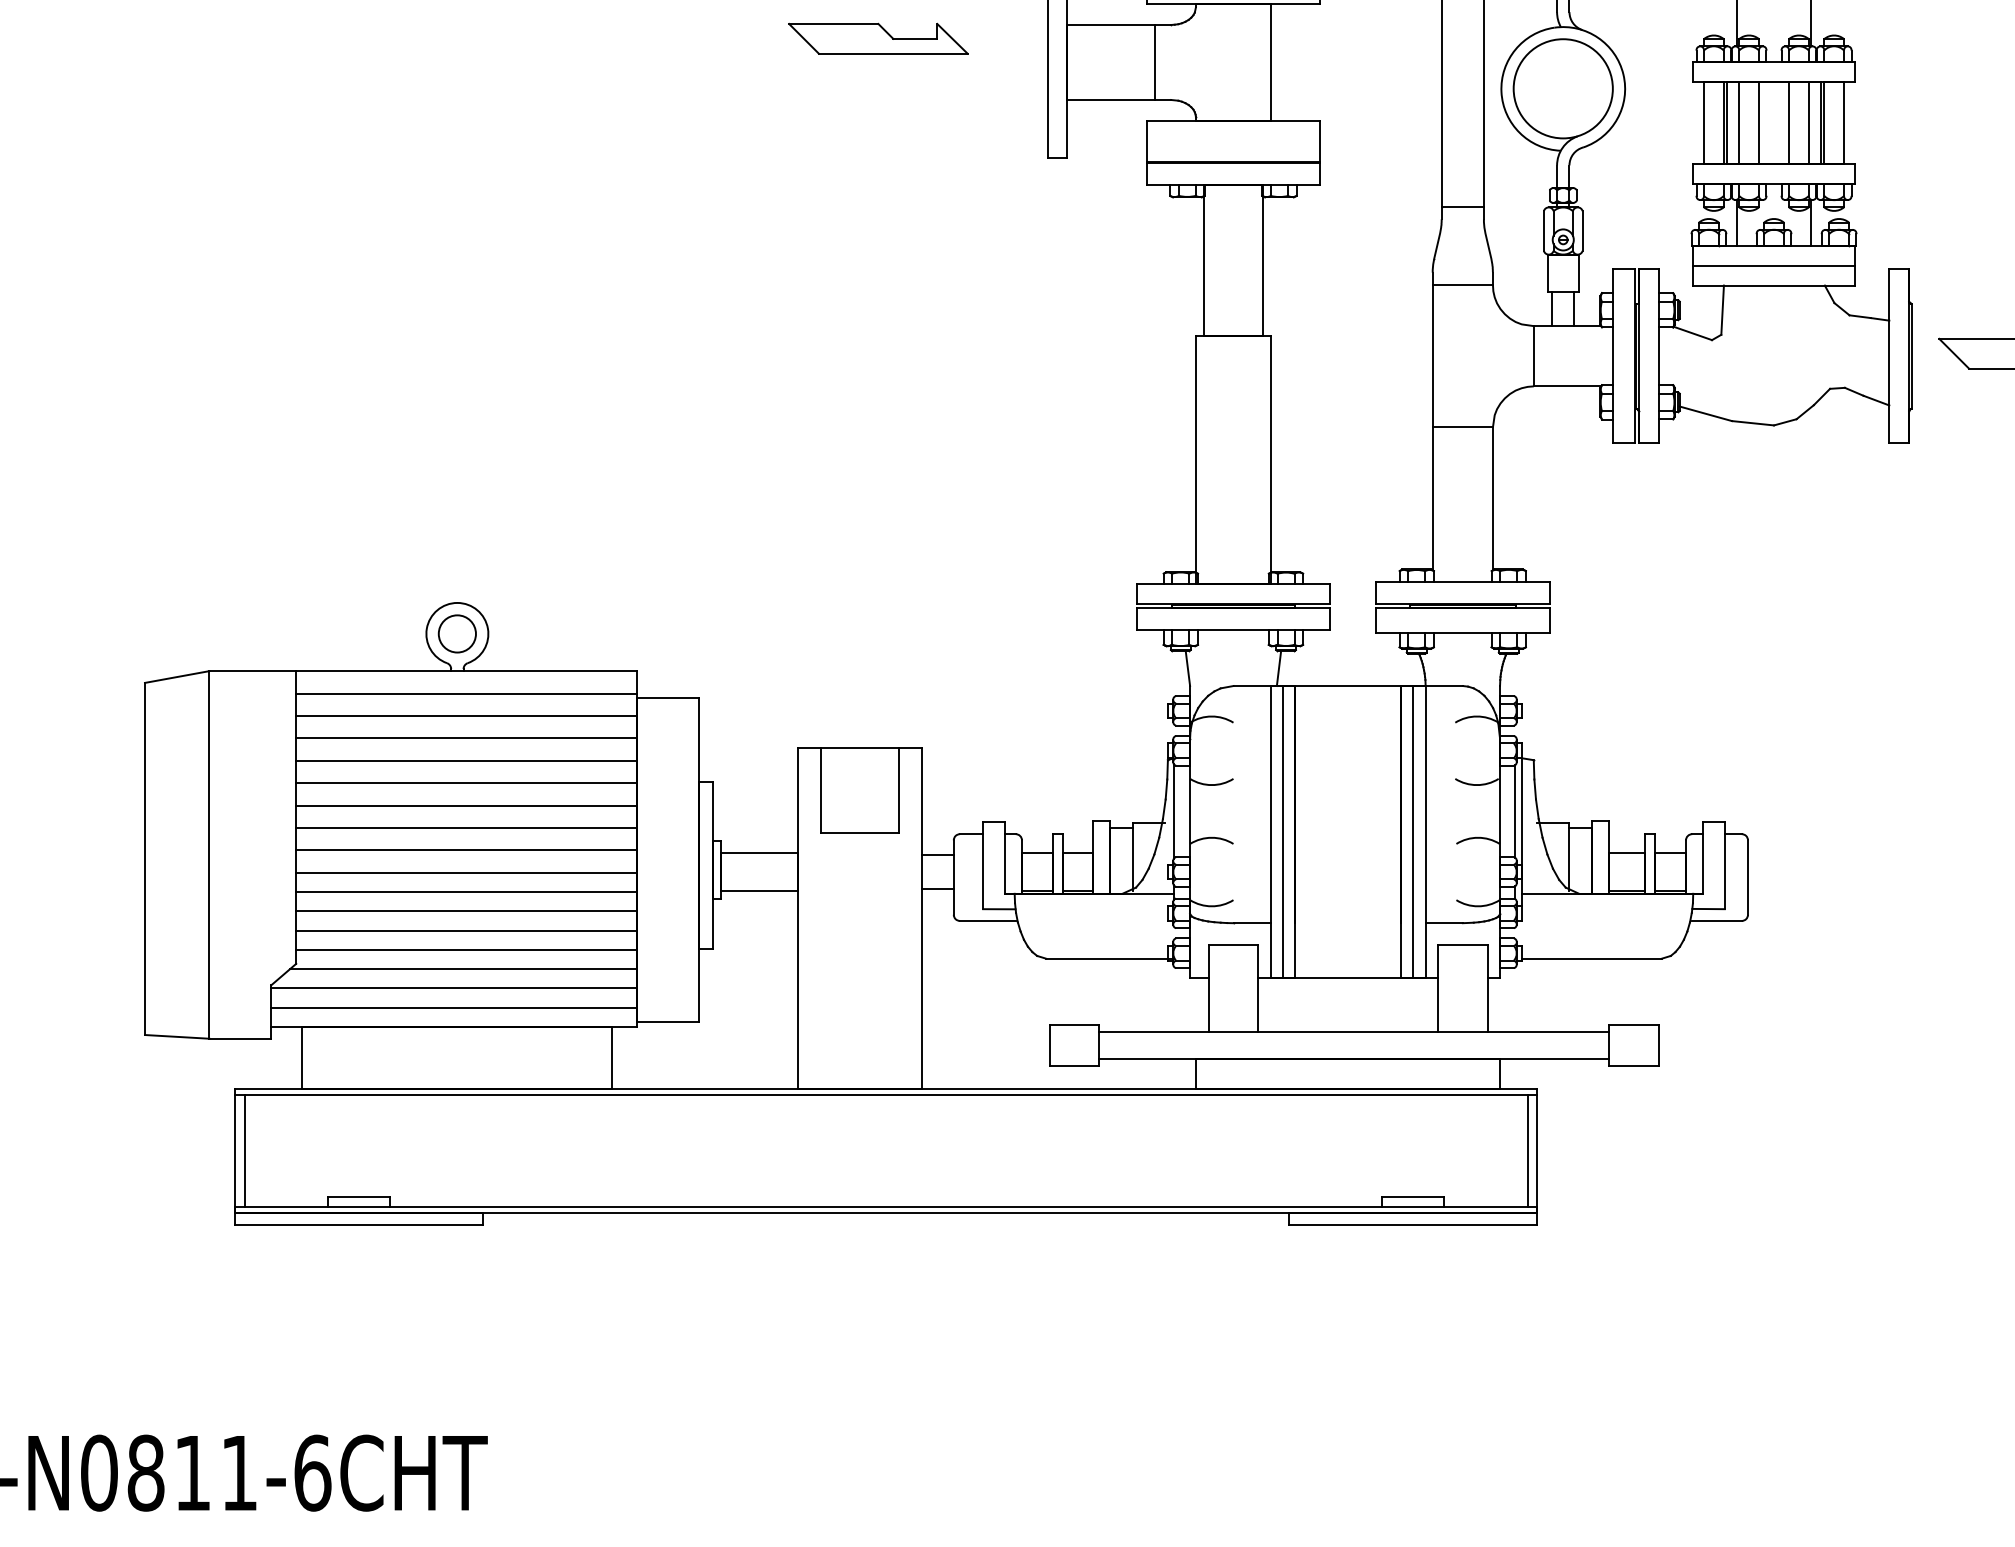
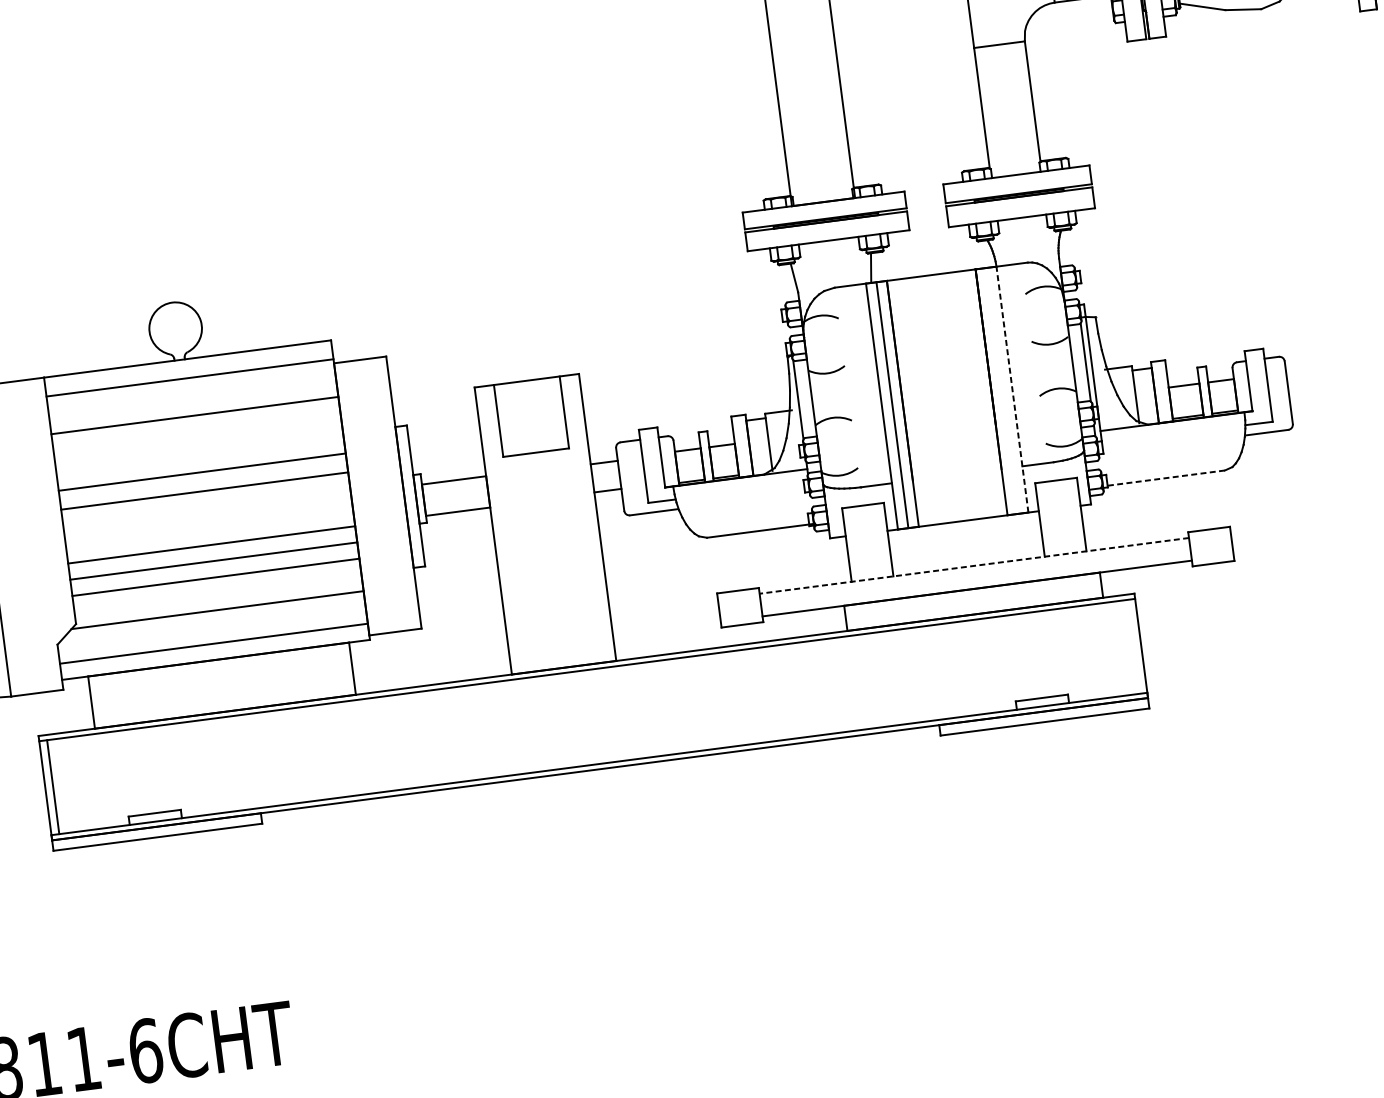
circle: (456, 633) -> (174, 328), removed
line: (466, 716) -> (192, 397), removed
line: (466, 760) -> (197, 434), removed
line: (466, 783) -> (199, 453), removed
line: (1425, 831) -> (1012, 389), solid -> dashed
line: (1413, 832) -> (1002, 391), removed
line: (466, 850) -> (207, 510), removed
line: (466, 872) -> (209, 528), removed
line: (466, 949) -> (217, 593), removed
line: (1591, 958) -> (1165, 477), solid -> dashed
line: (454, 988) -> (212, 627), removed
line: (1353, 1032) -> (973, 566), solid -> dashed
line: (1527, 1150) -> (1133, 646), removed

